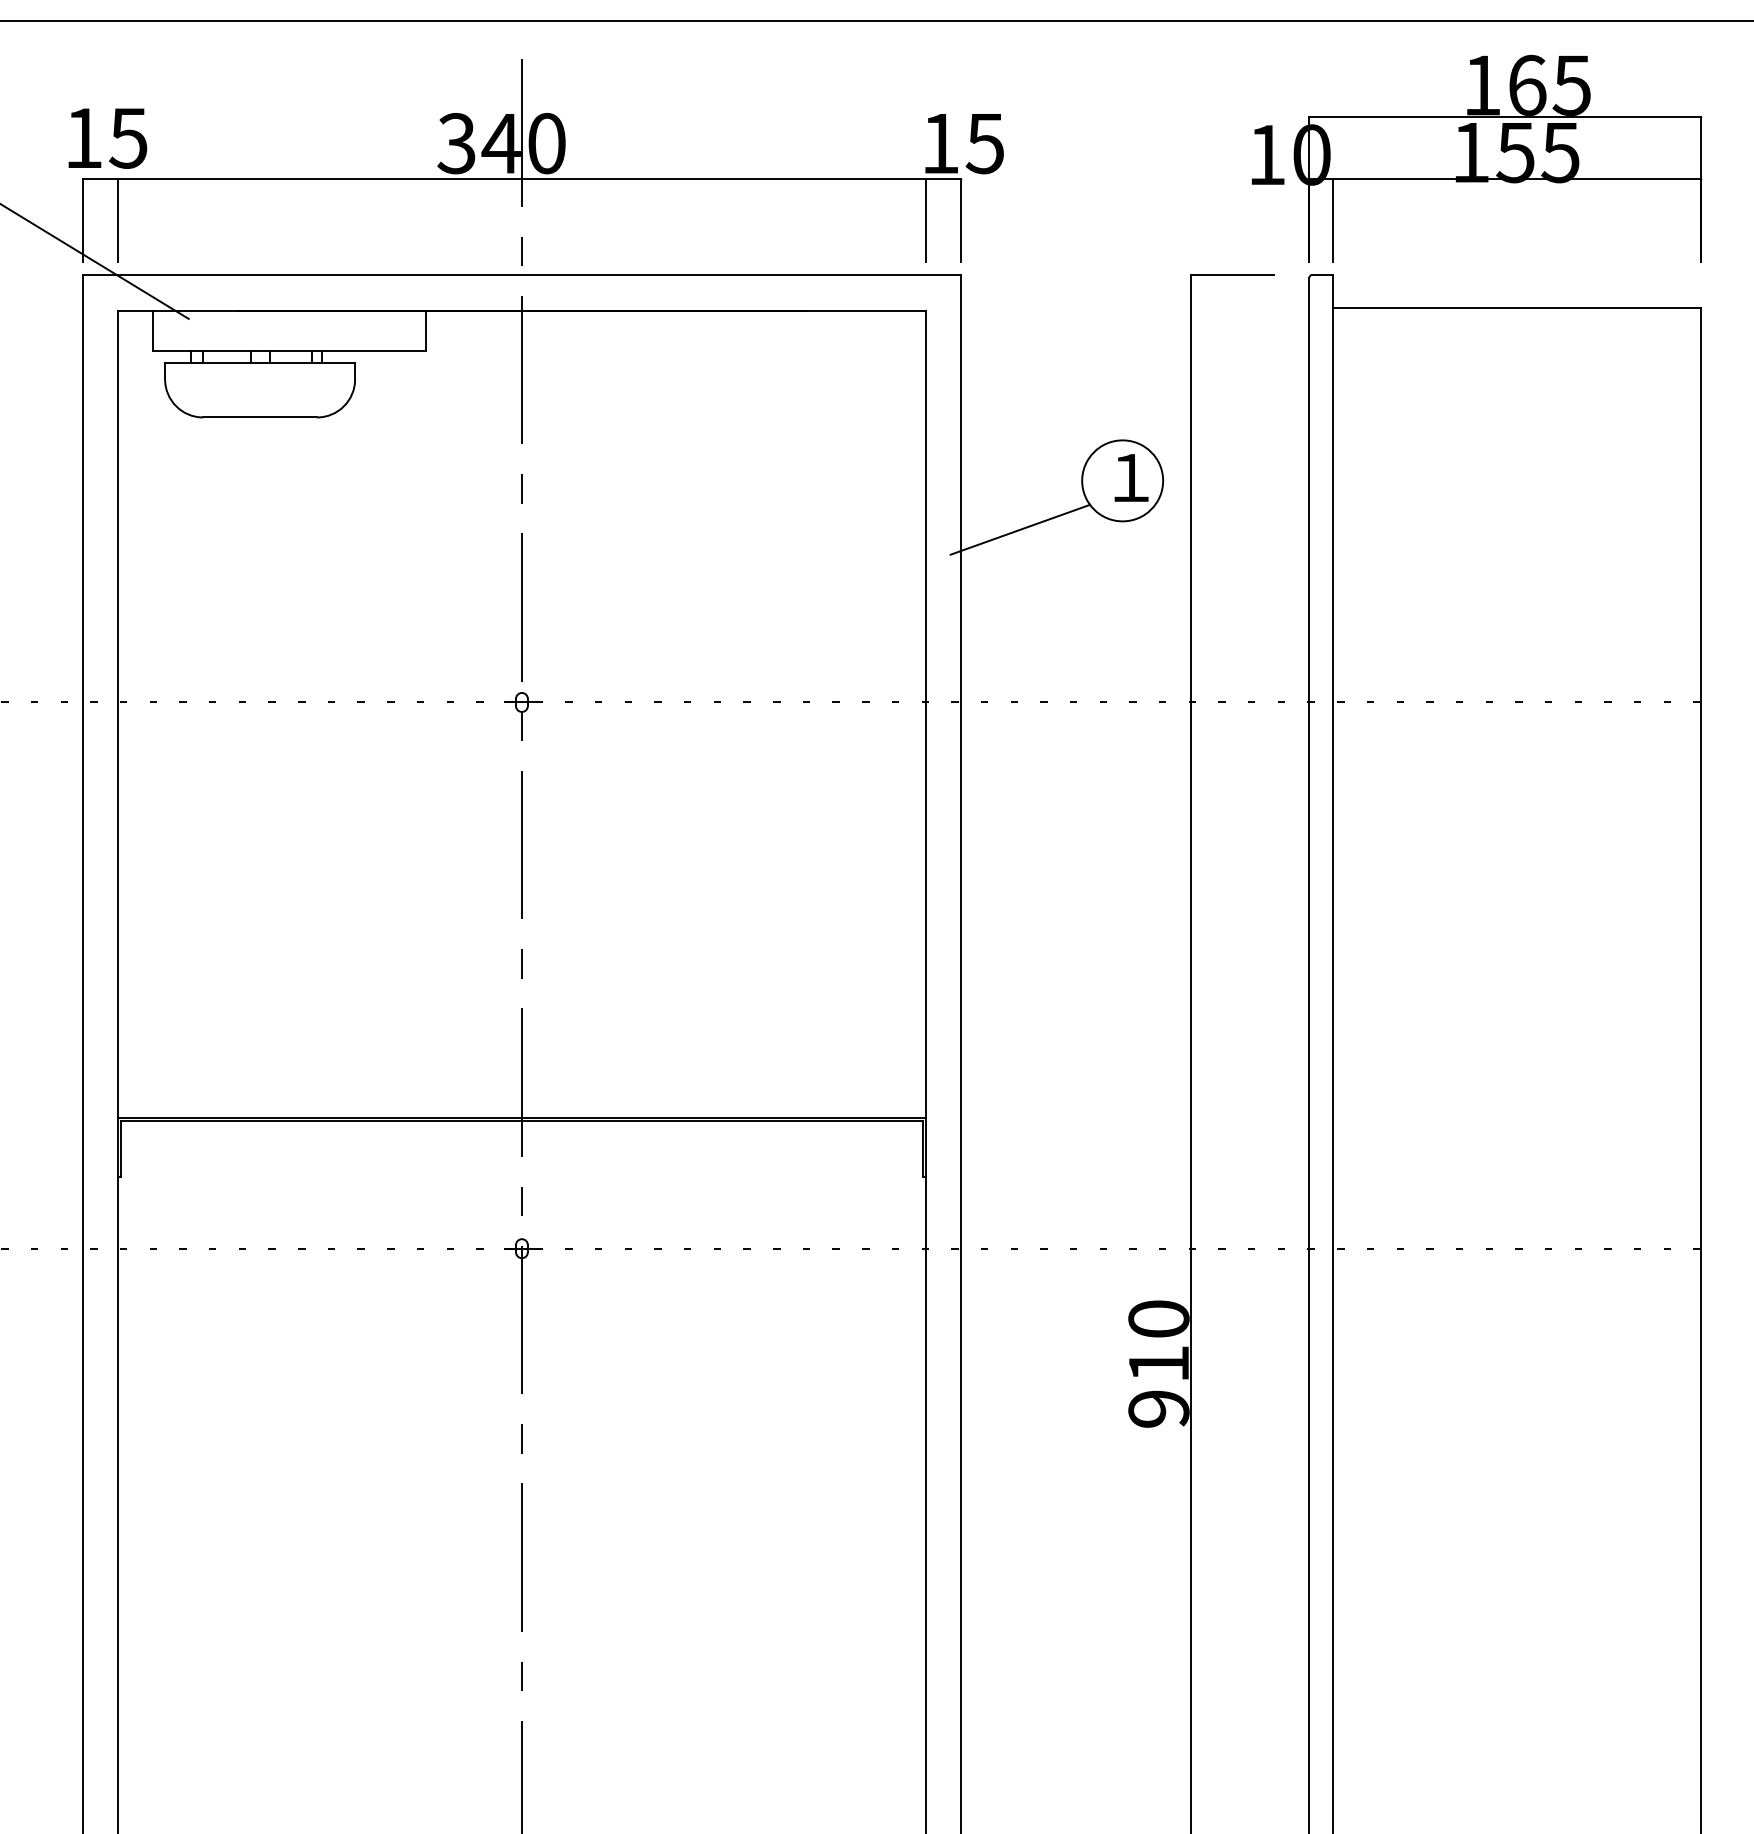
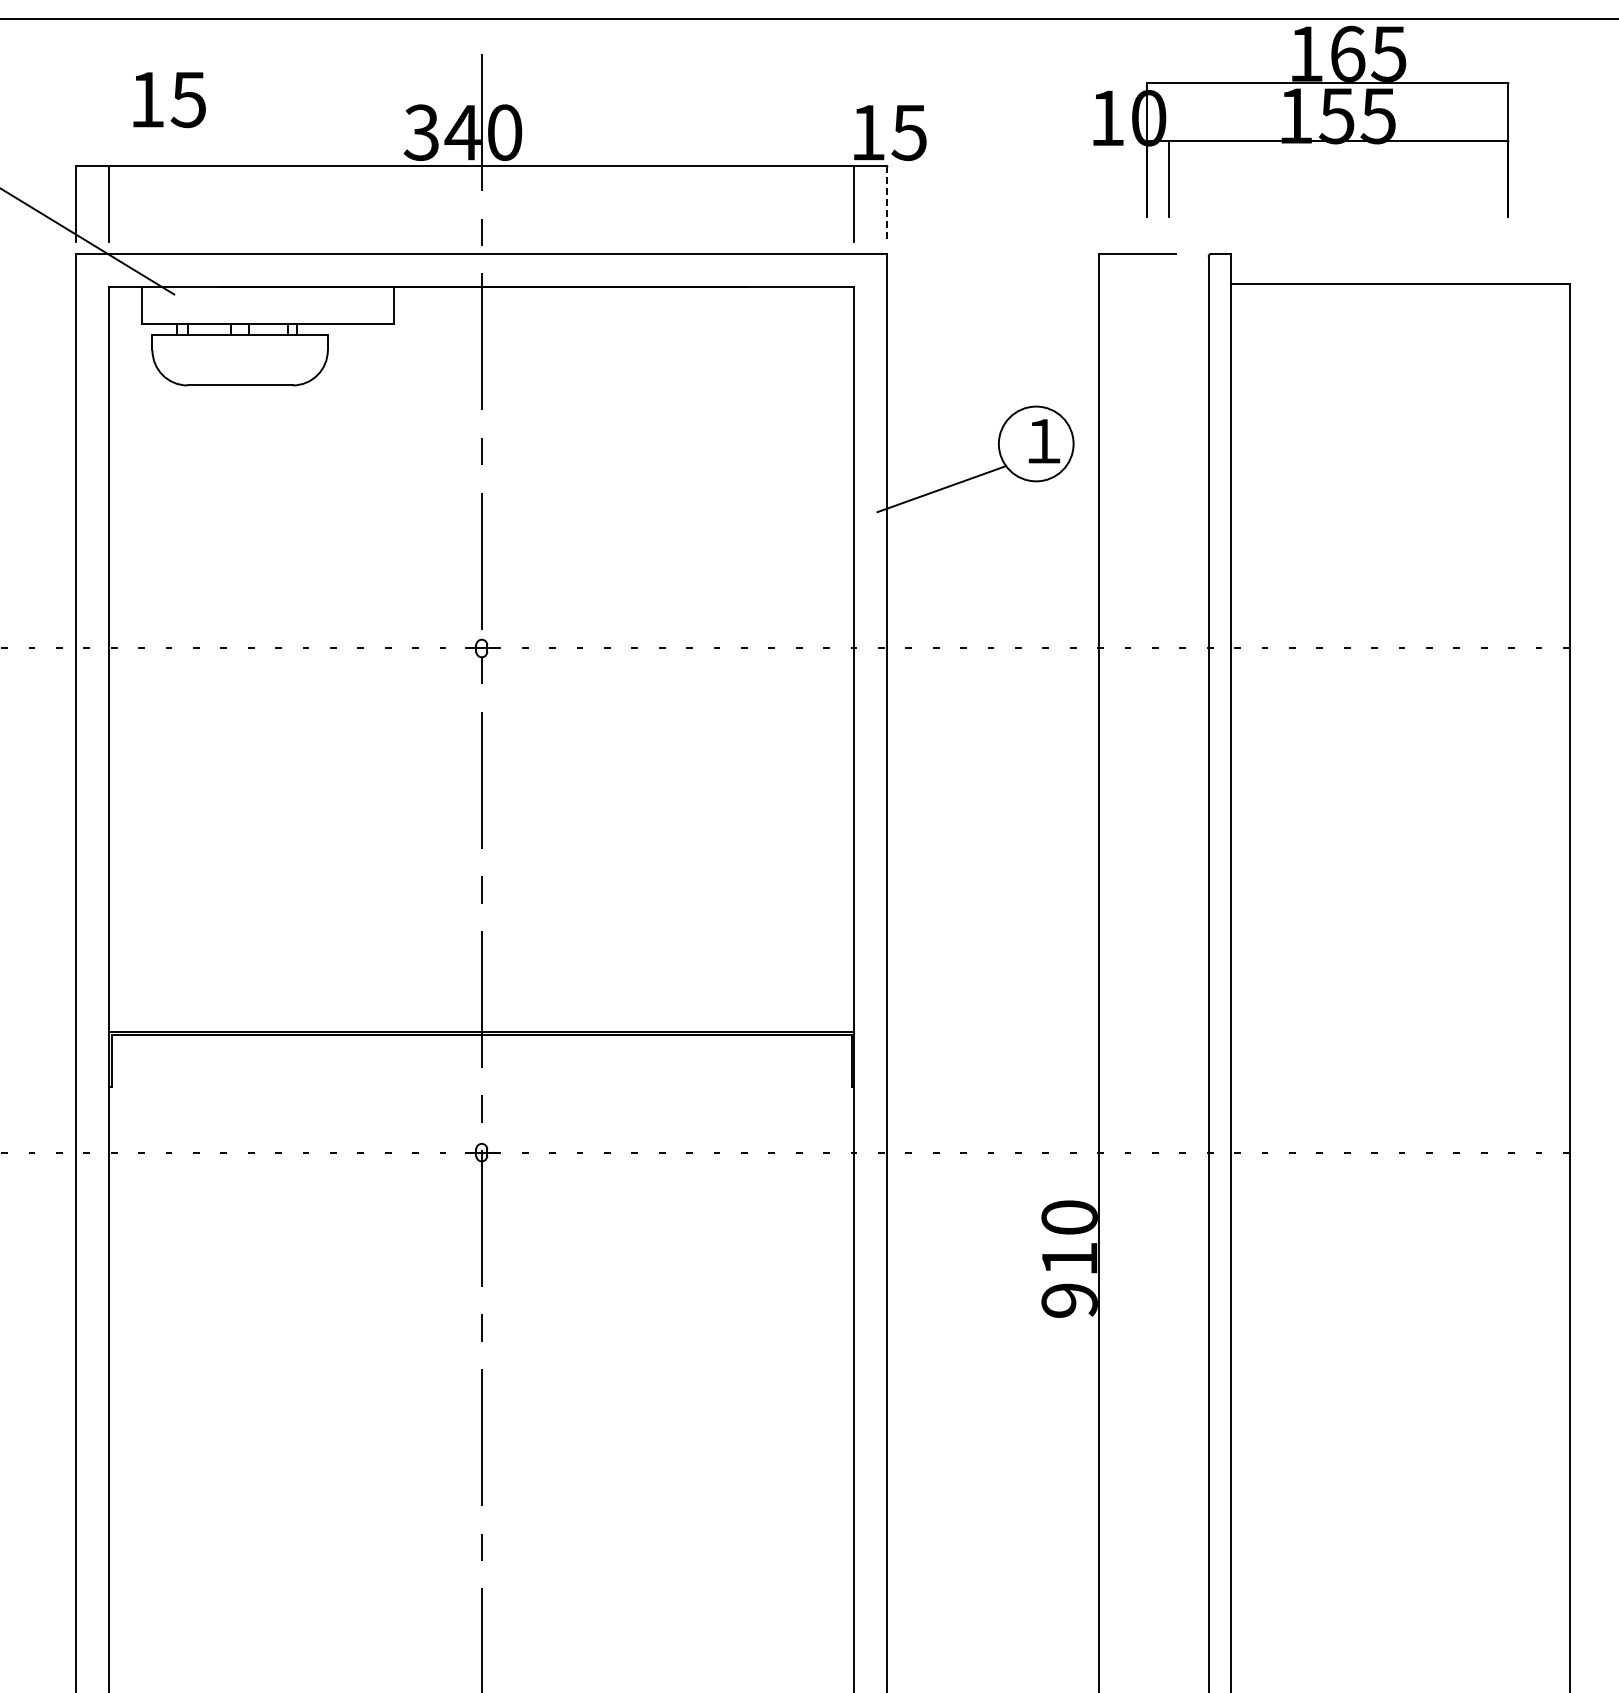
text: (107, 139) -> (169, 100), moved
part: (1477, 158) -> (1301, 121), moved
line: (961, 221) -> (887, 204), solid -> dashed

